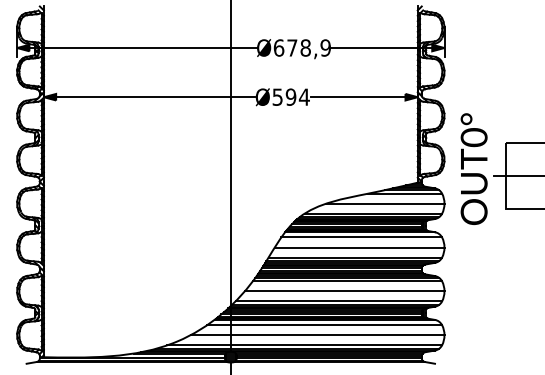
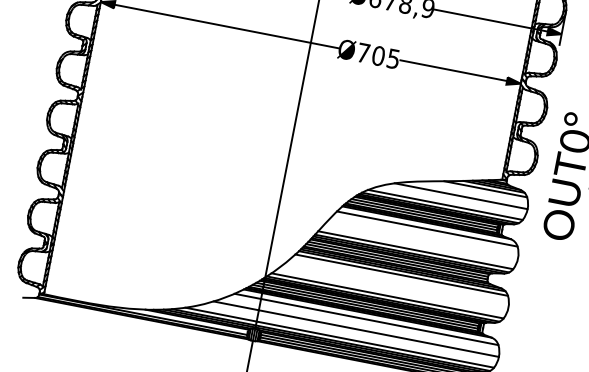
text: (290, 96) -> (378, 55), Ø594 -> Ø705
line: (359, 247) -> (422, 239), removed
line: (344, 291) -> (396, 285), removed

